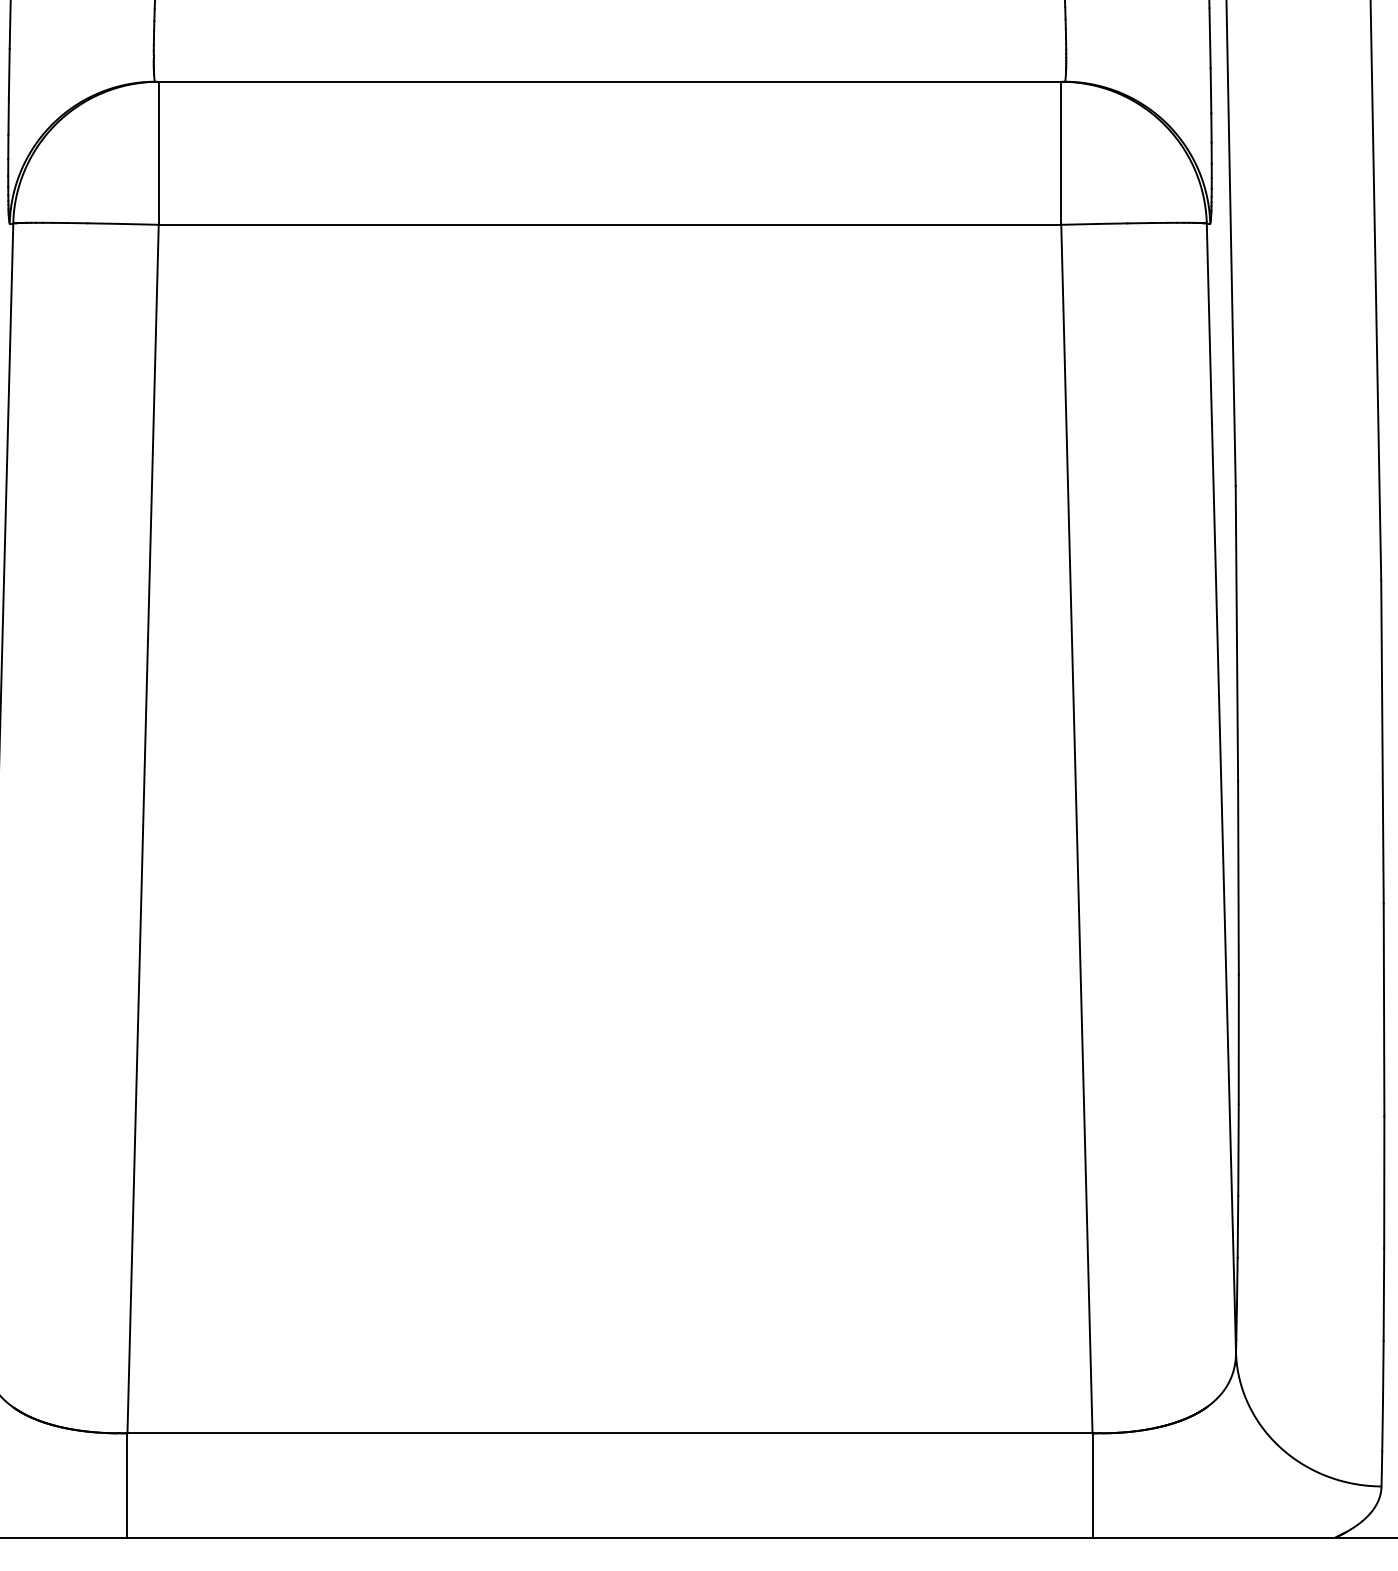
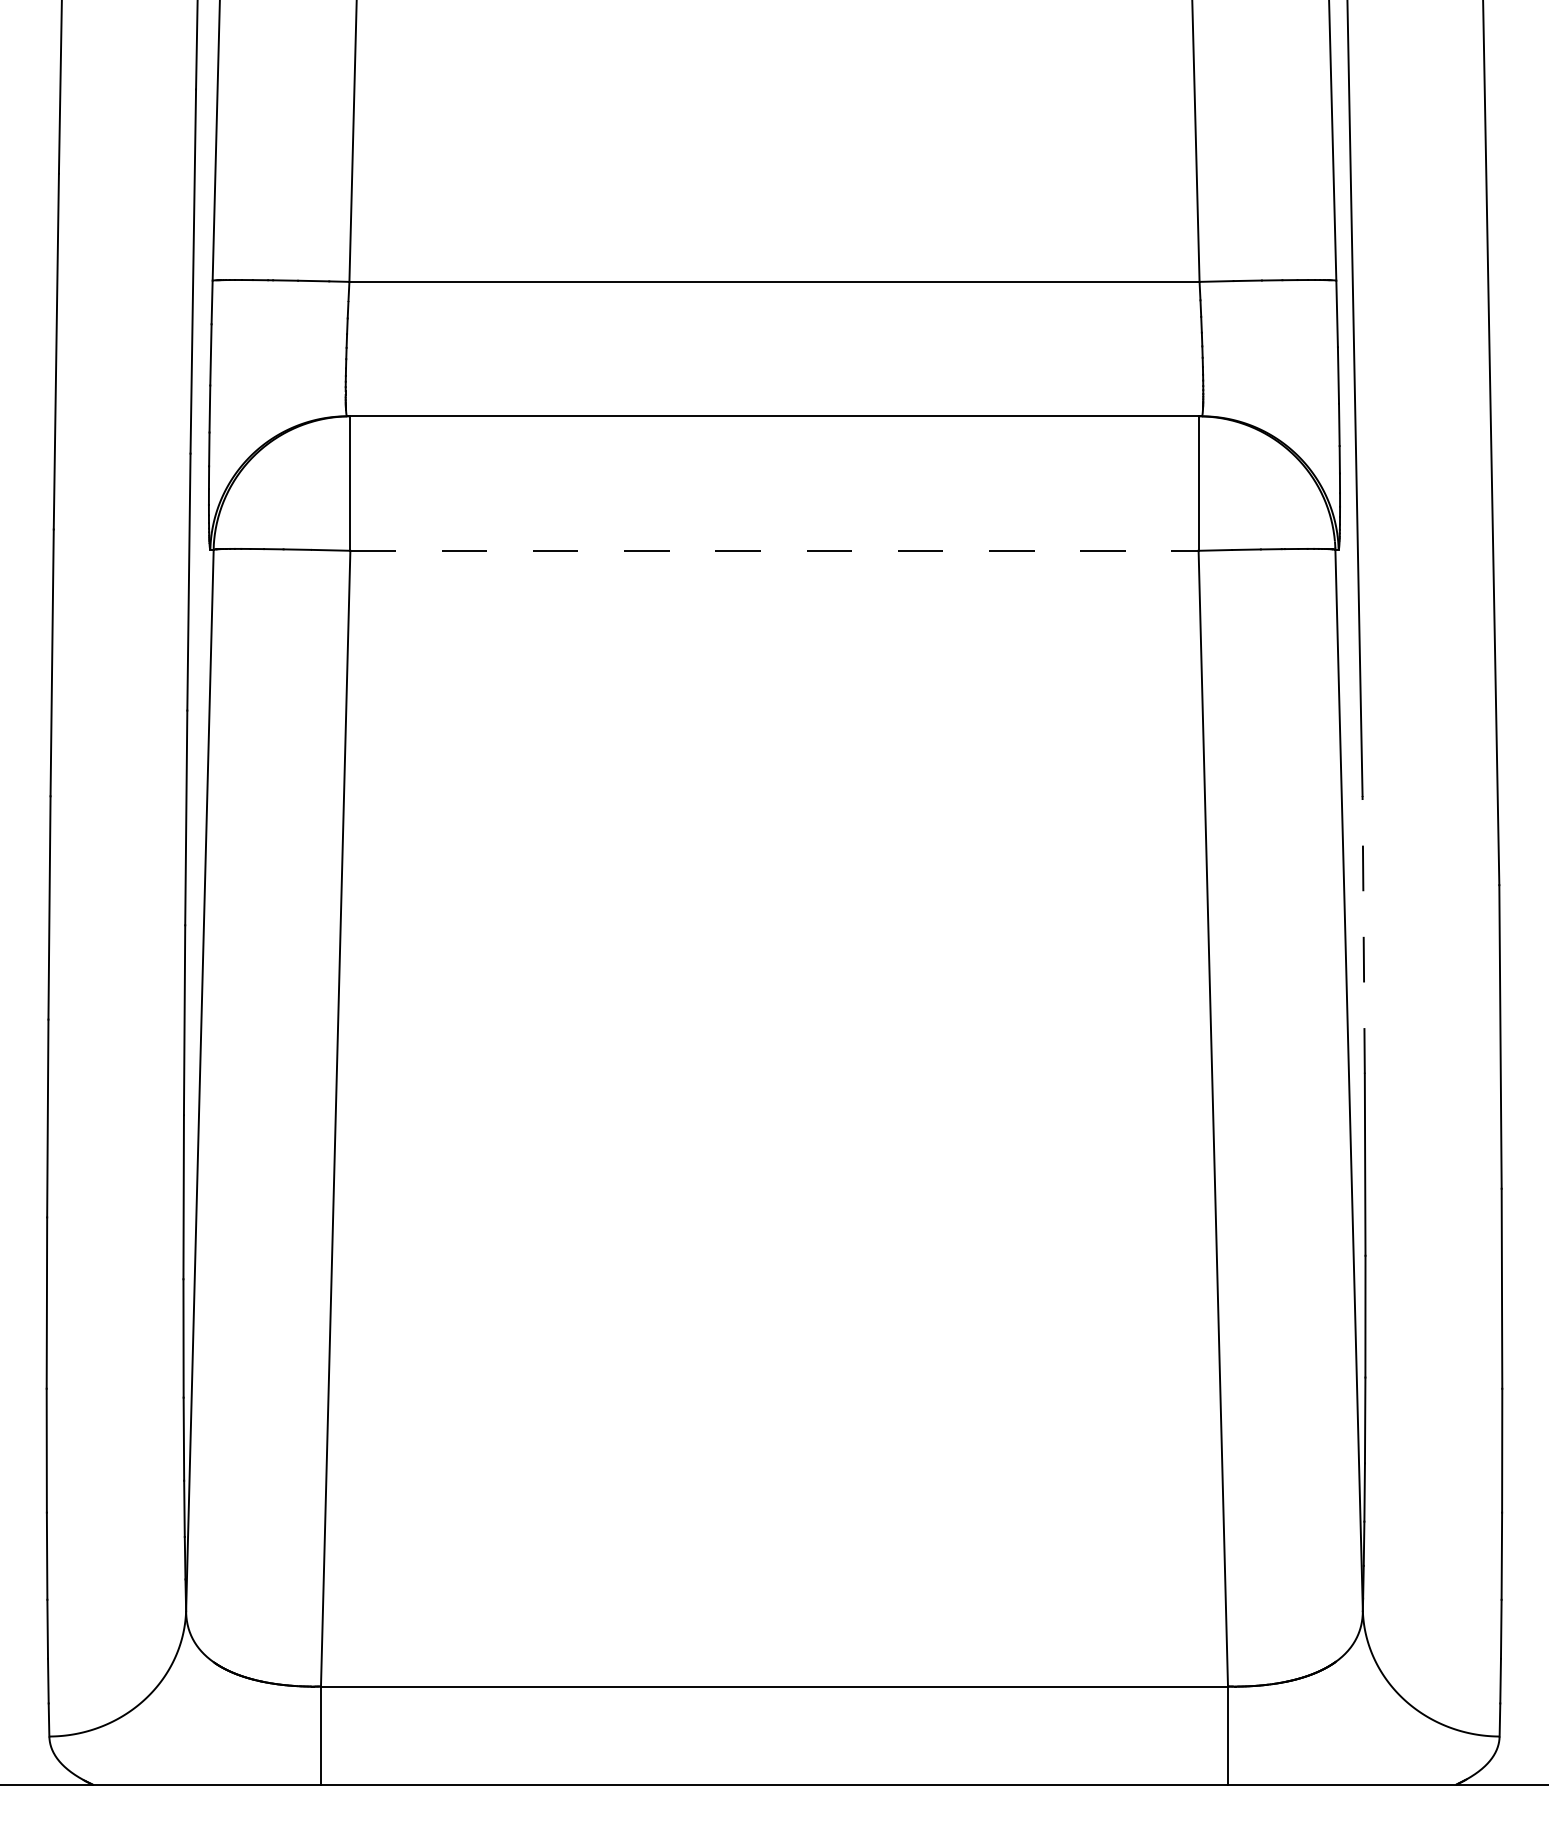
line: (610, 224) -> (774, 550), solid -> dashed
line: (1236, 633) -> (1363, 934), solid -> dashed

